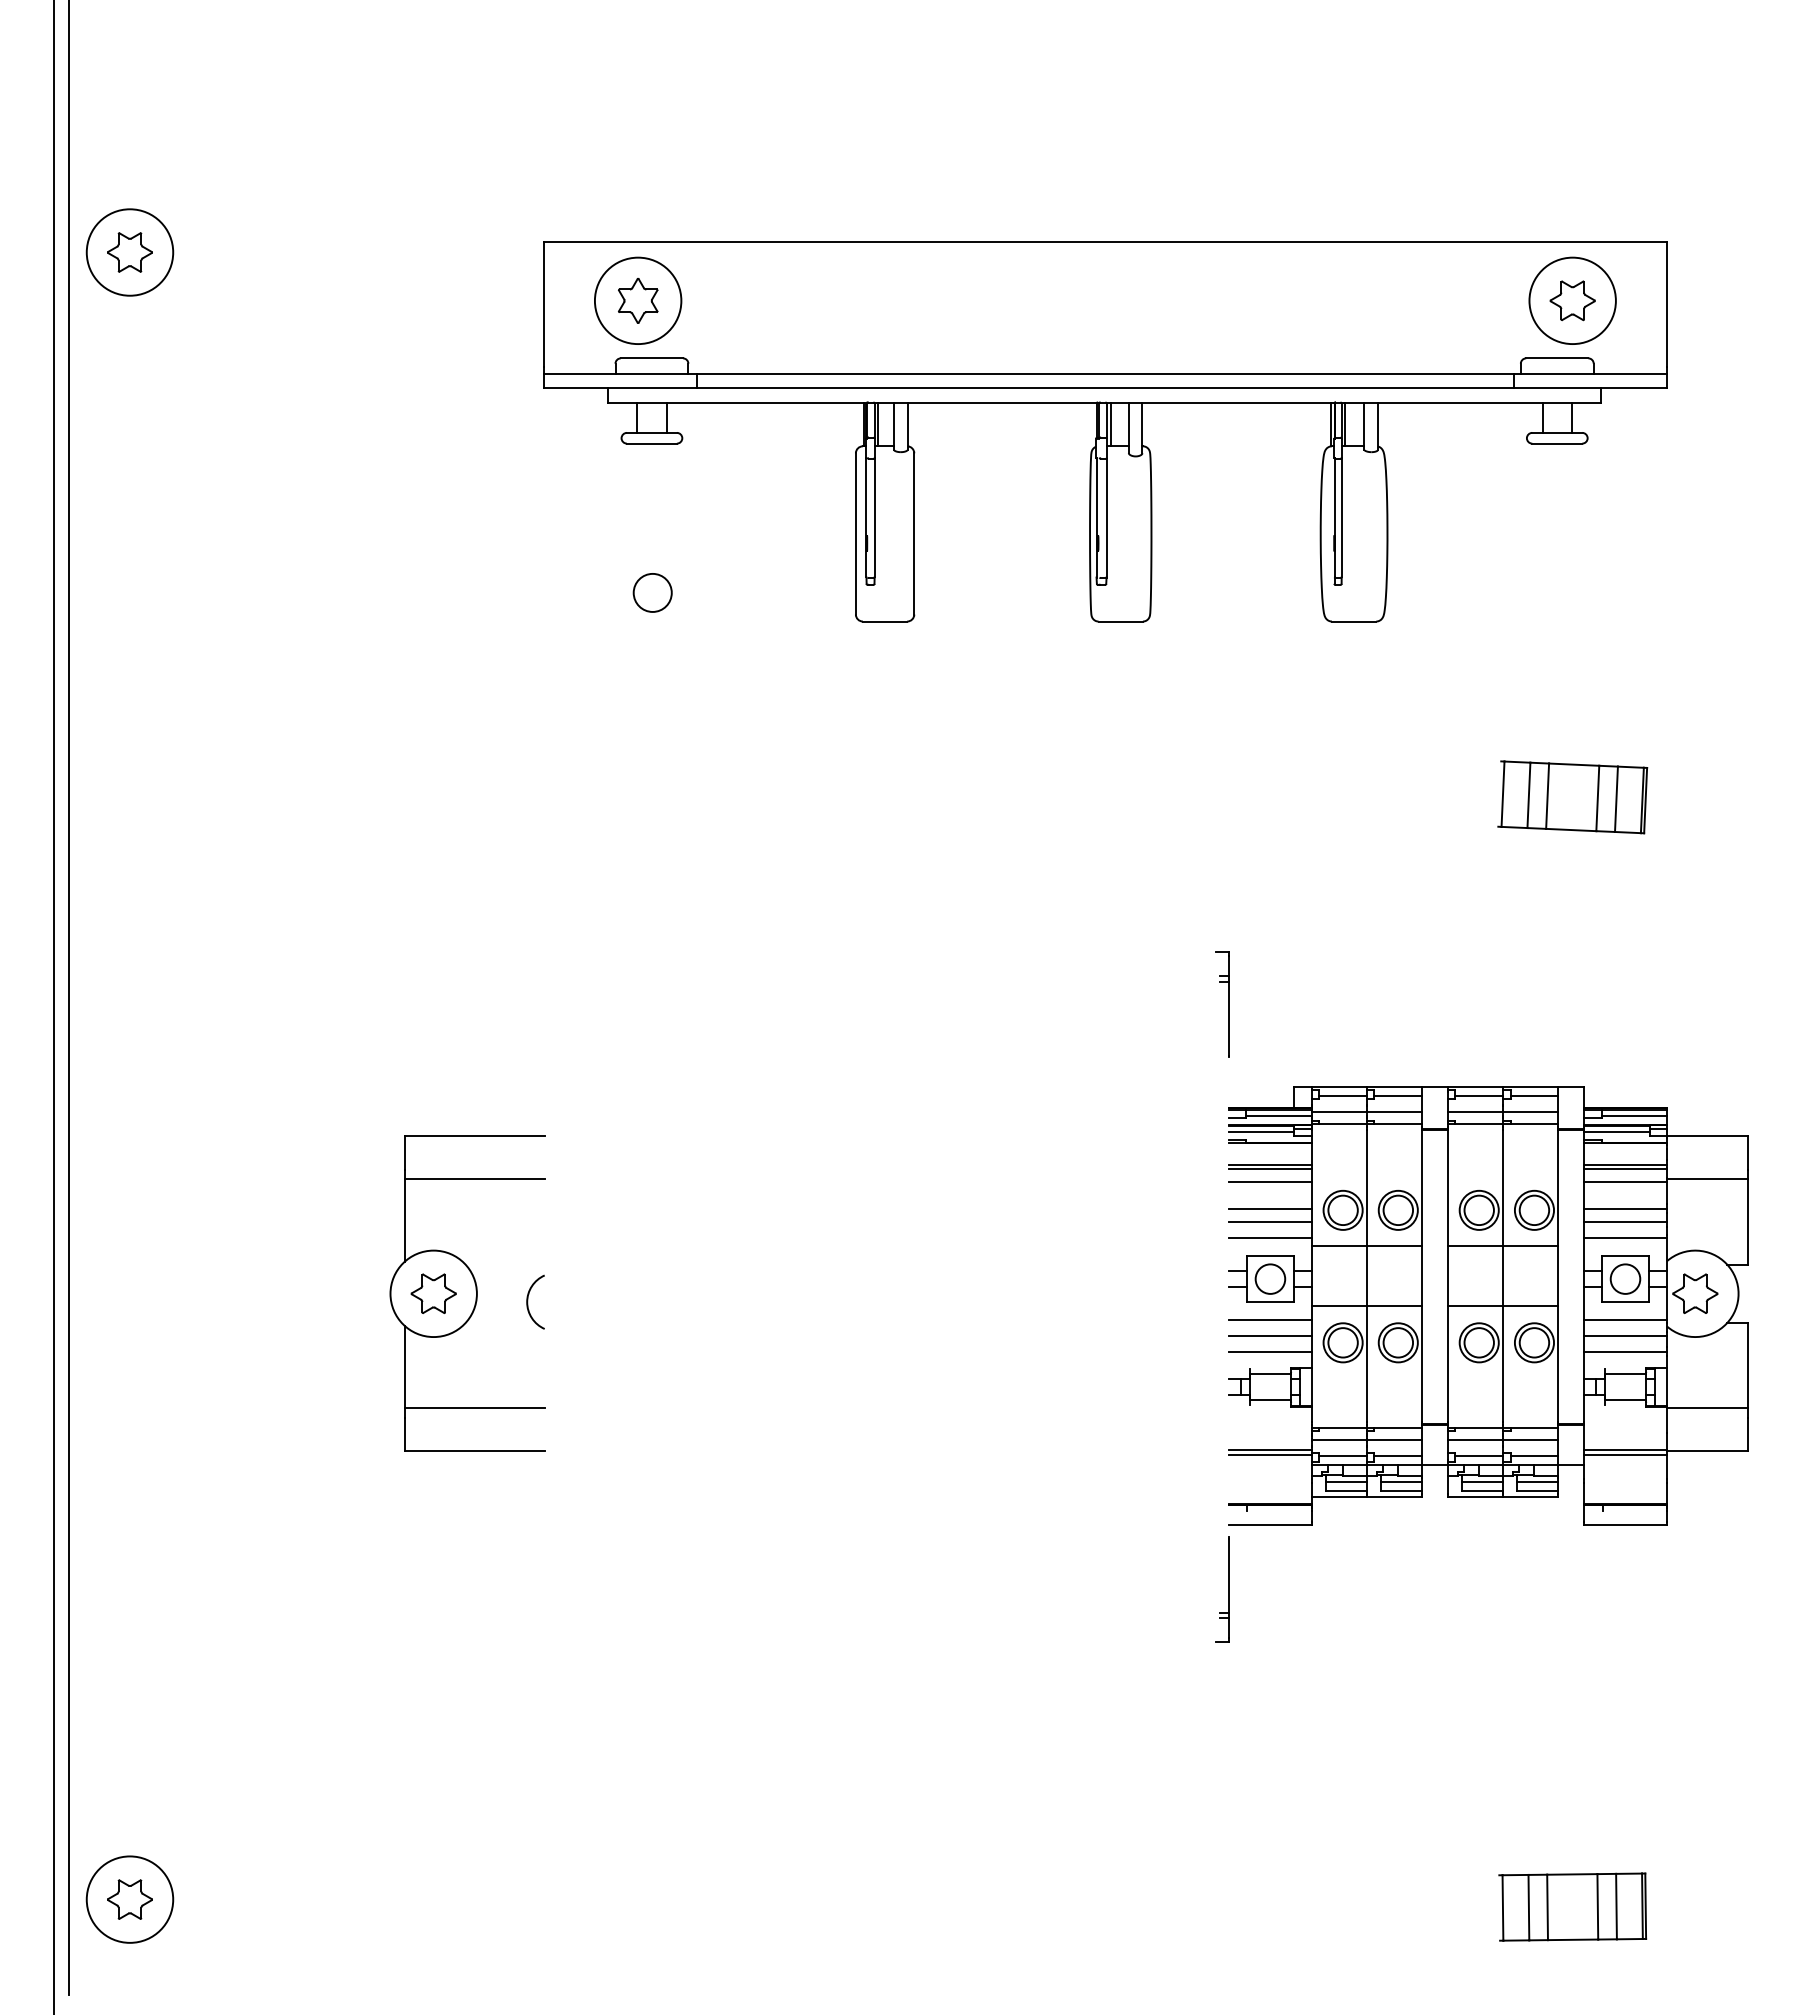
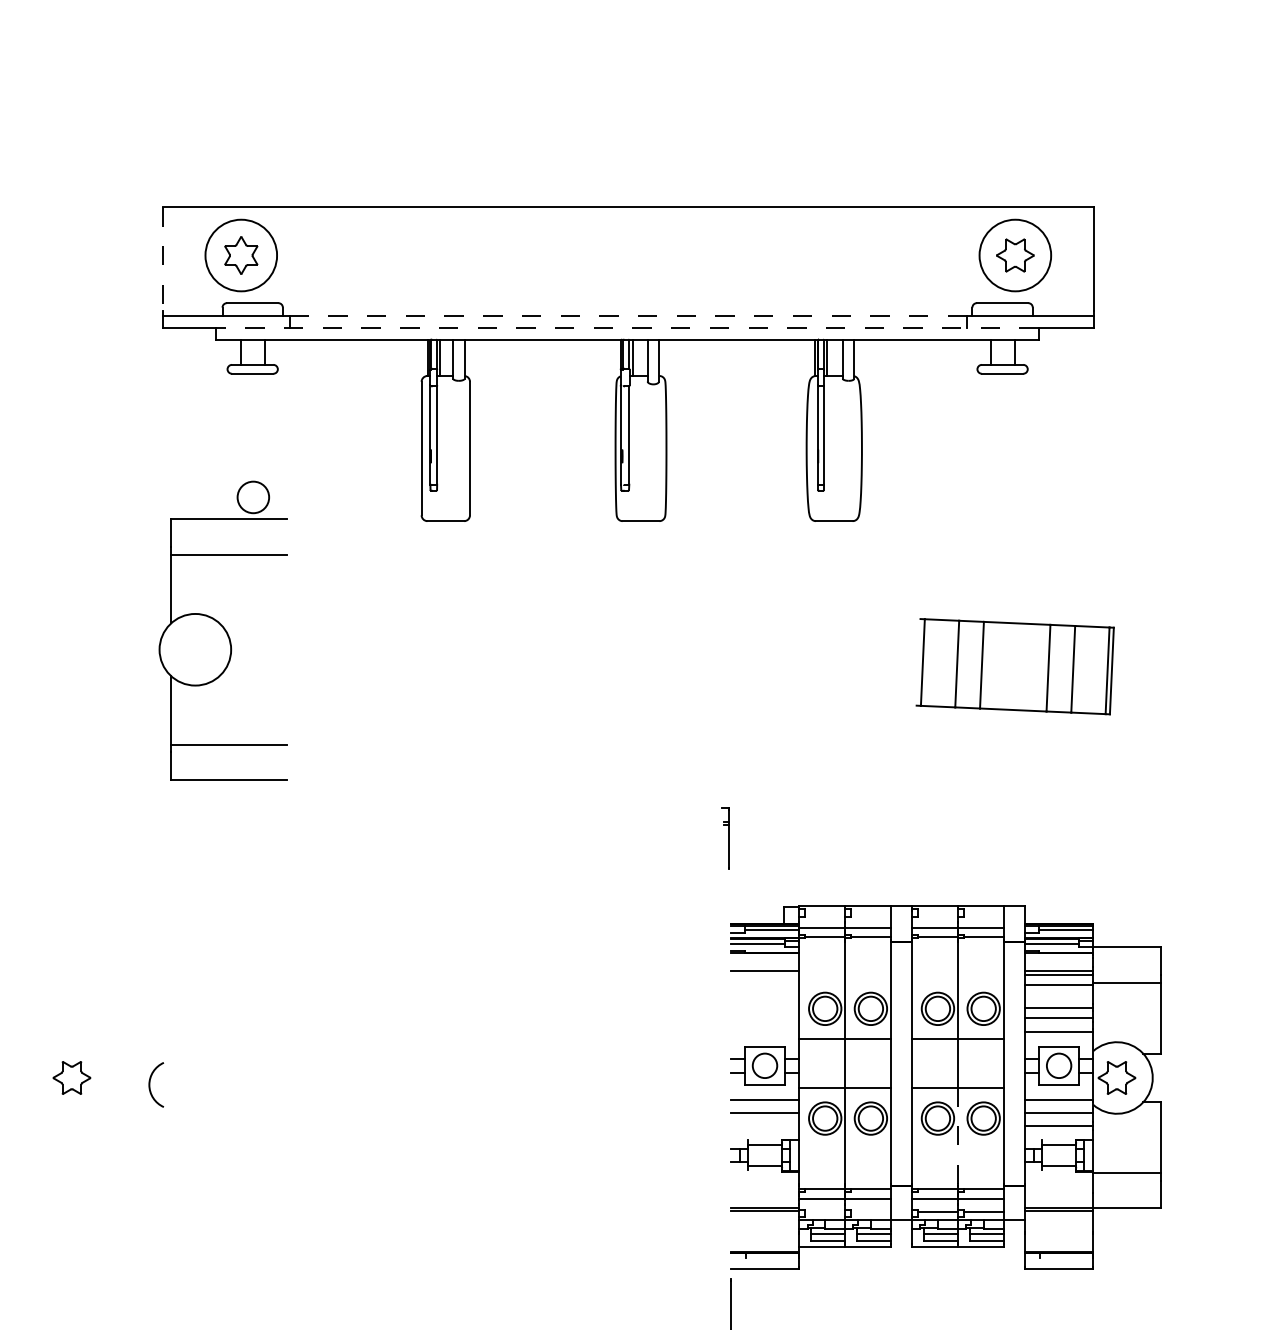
line: (543, 305) -> (162, 259), solid -> dashed
line: (1105, 374) -> (628, 316), solid -> dashed
line: (1103, 388) -> (626, 328), solid -> dashed
part: (1572, 797) -> (1015, 666), size x1.6
part: (1222, 1004) -> (725, 838), size x0.7
line: (1343, 1096) -> (825, 914), removed
line: (1398, 1096) -> (871, 914), removed
line: (1479, 1096) -> (938, 914), removed
line: (1534, 1096) -> (983, 914), removed
line: (1270, 1168) -> (765, 974), removed
line: (1270, 1182) -> (765, 985), removed
line: (1270, 1208) -> (765, 1007), removed
line: (1270, 1221) -> (765, 1018), removed
line: (1270, 1238) -> (765, 1032), removed
part: (467, 1293) -> (223, 649), moved
line: (1270, 1351) -> (765, 1125), removed
line: (1503, 1364) -> (958, 1136), solid -> dashed
line: (1343, 1455) -> (825, 1211), removed
line: (1398, 1455) -> (871, 1211), removed

